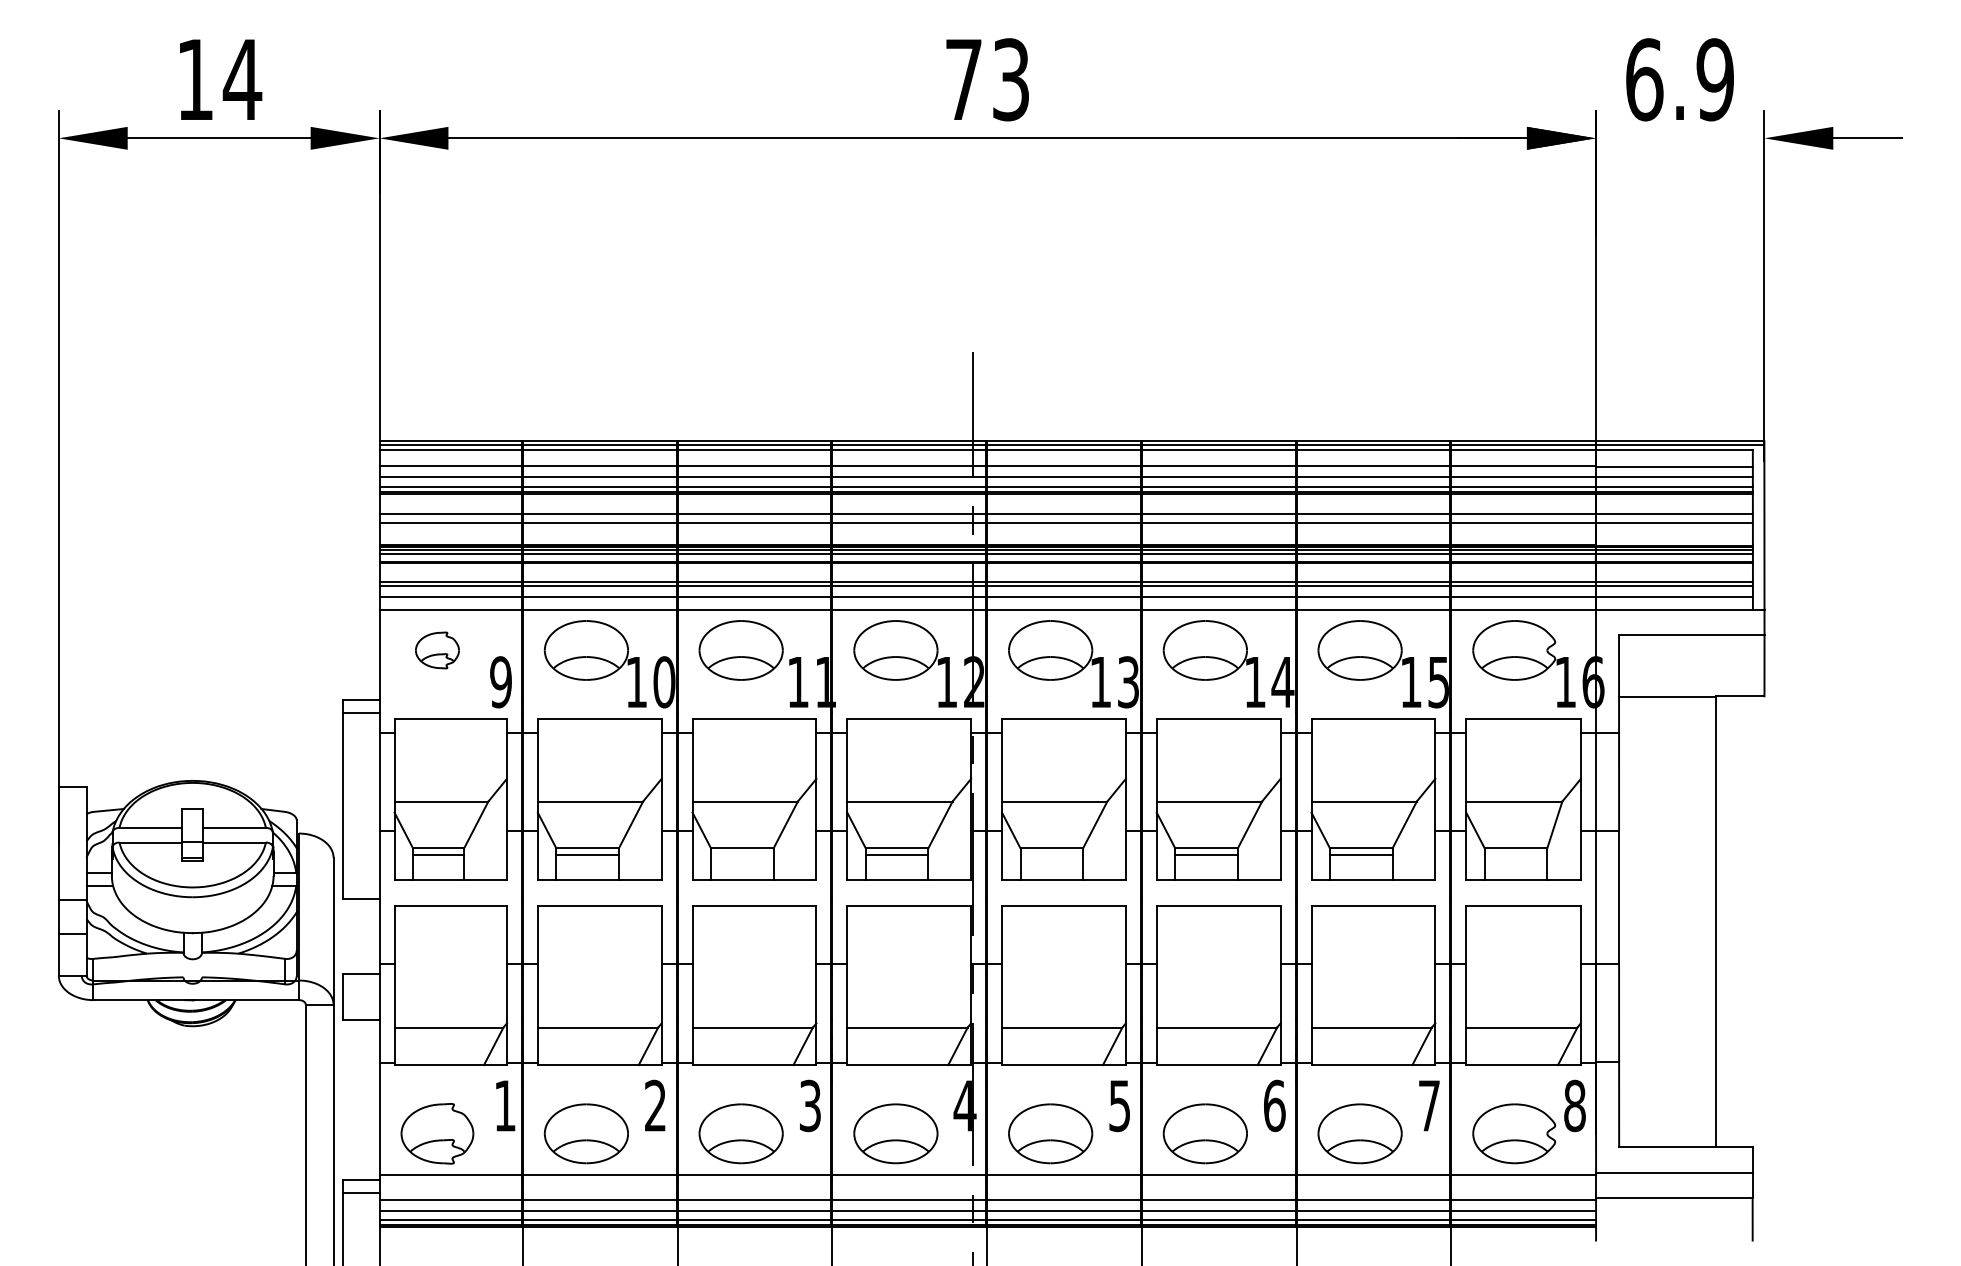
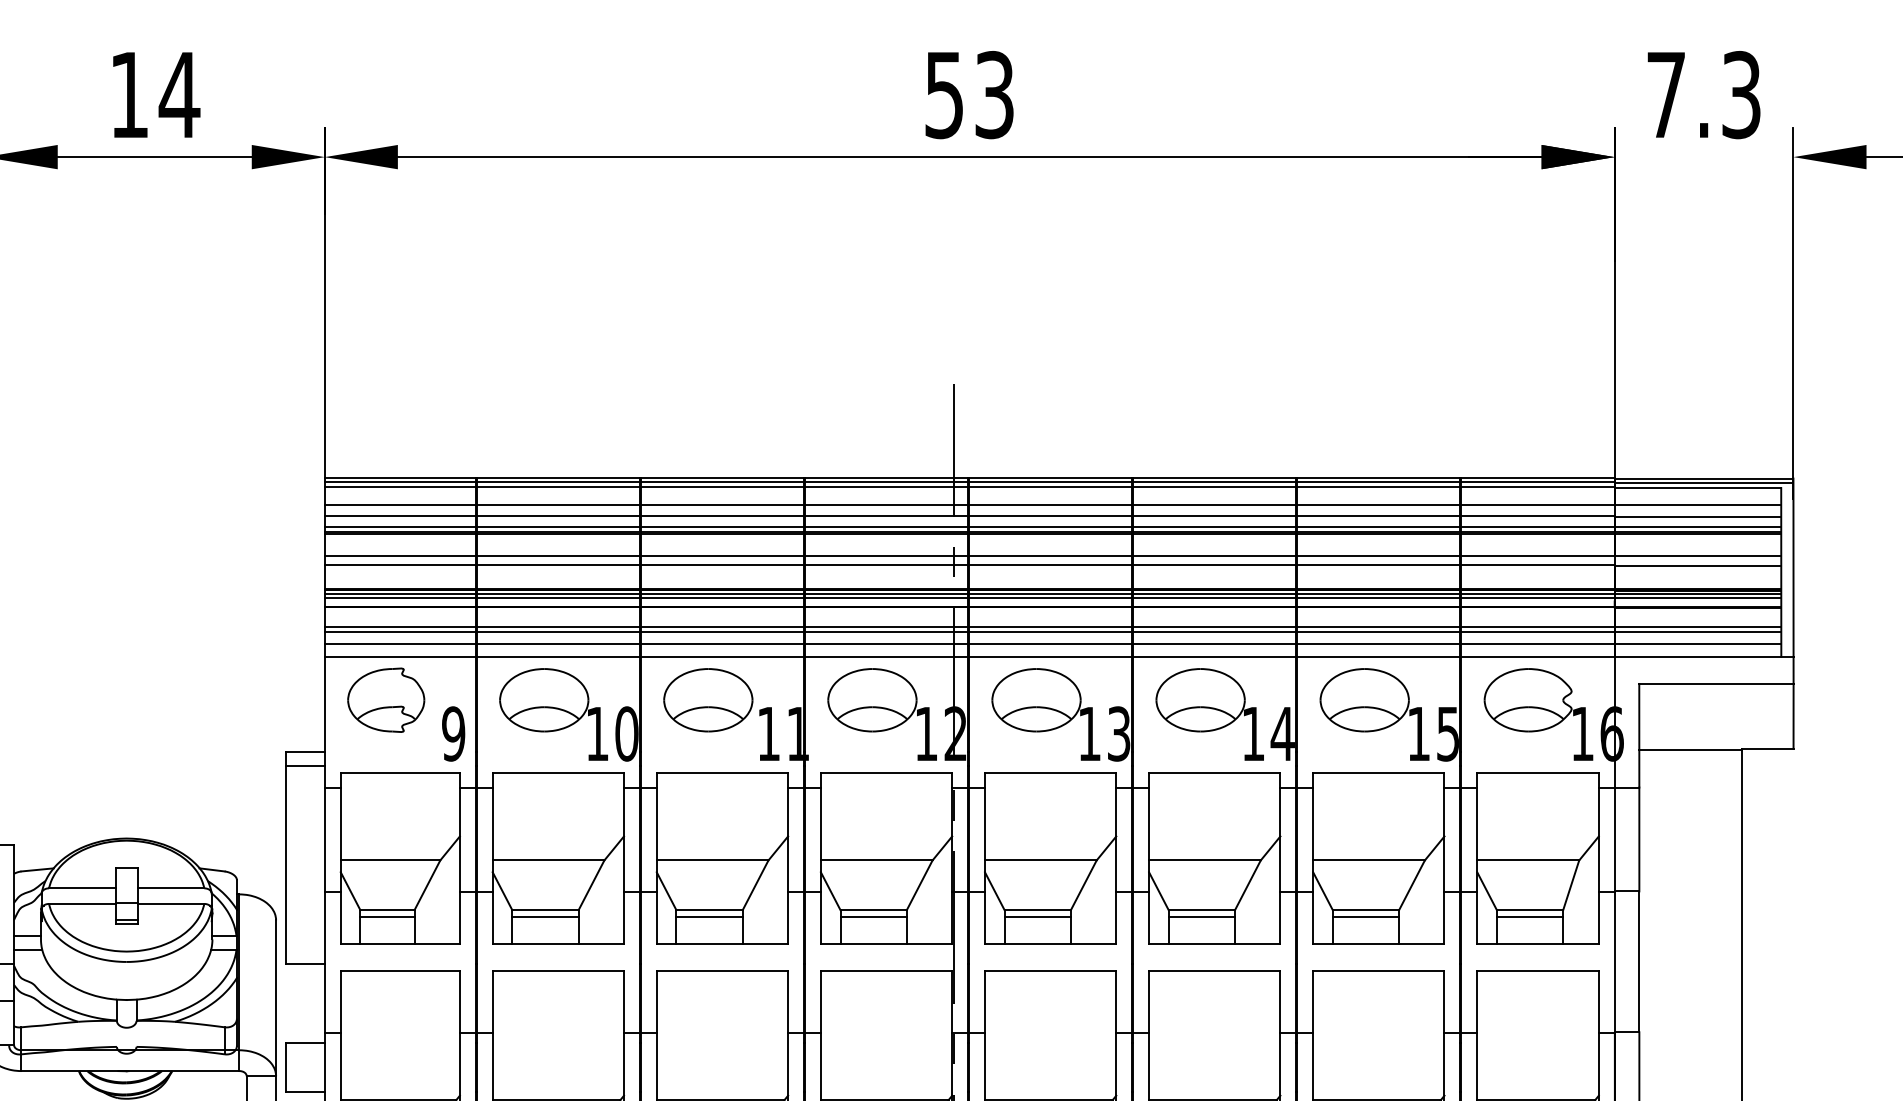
text: (1679, 79) -> (1703, 94), 6.9 -> 7.3
text: (963, 80) -> (944, 95), 73 -> 53
part: (437, 650) -> (386, 700), size x1.67
line: (742, 855) -> (709, 917), added
line: (1051, 855) -> (1037, 917), added
line: (1515, 855) -> (1529, 917), added

